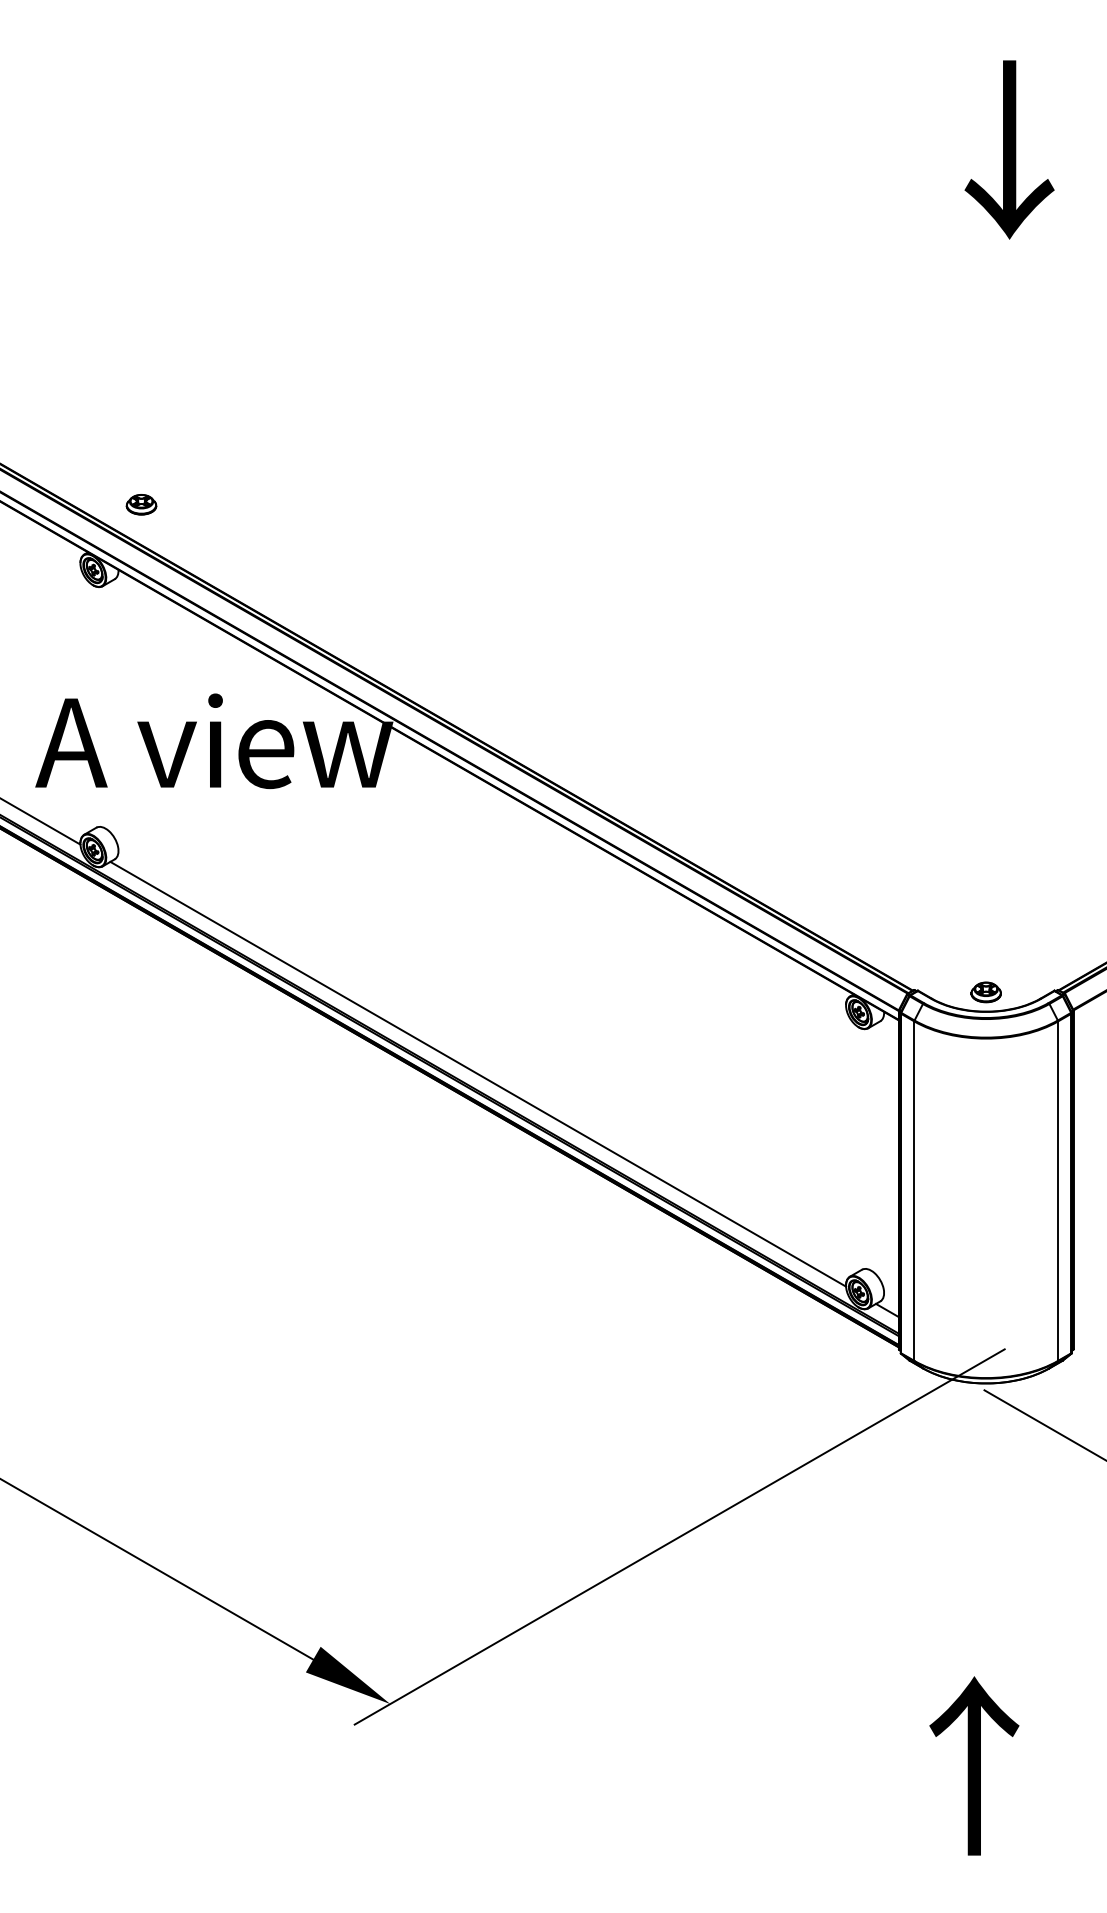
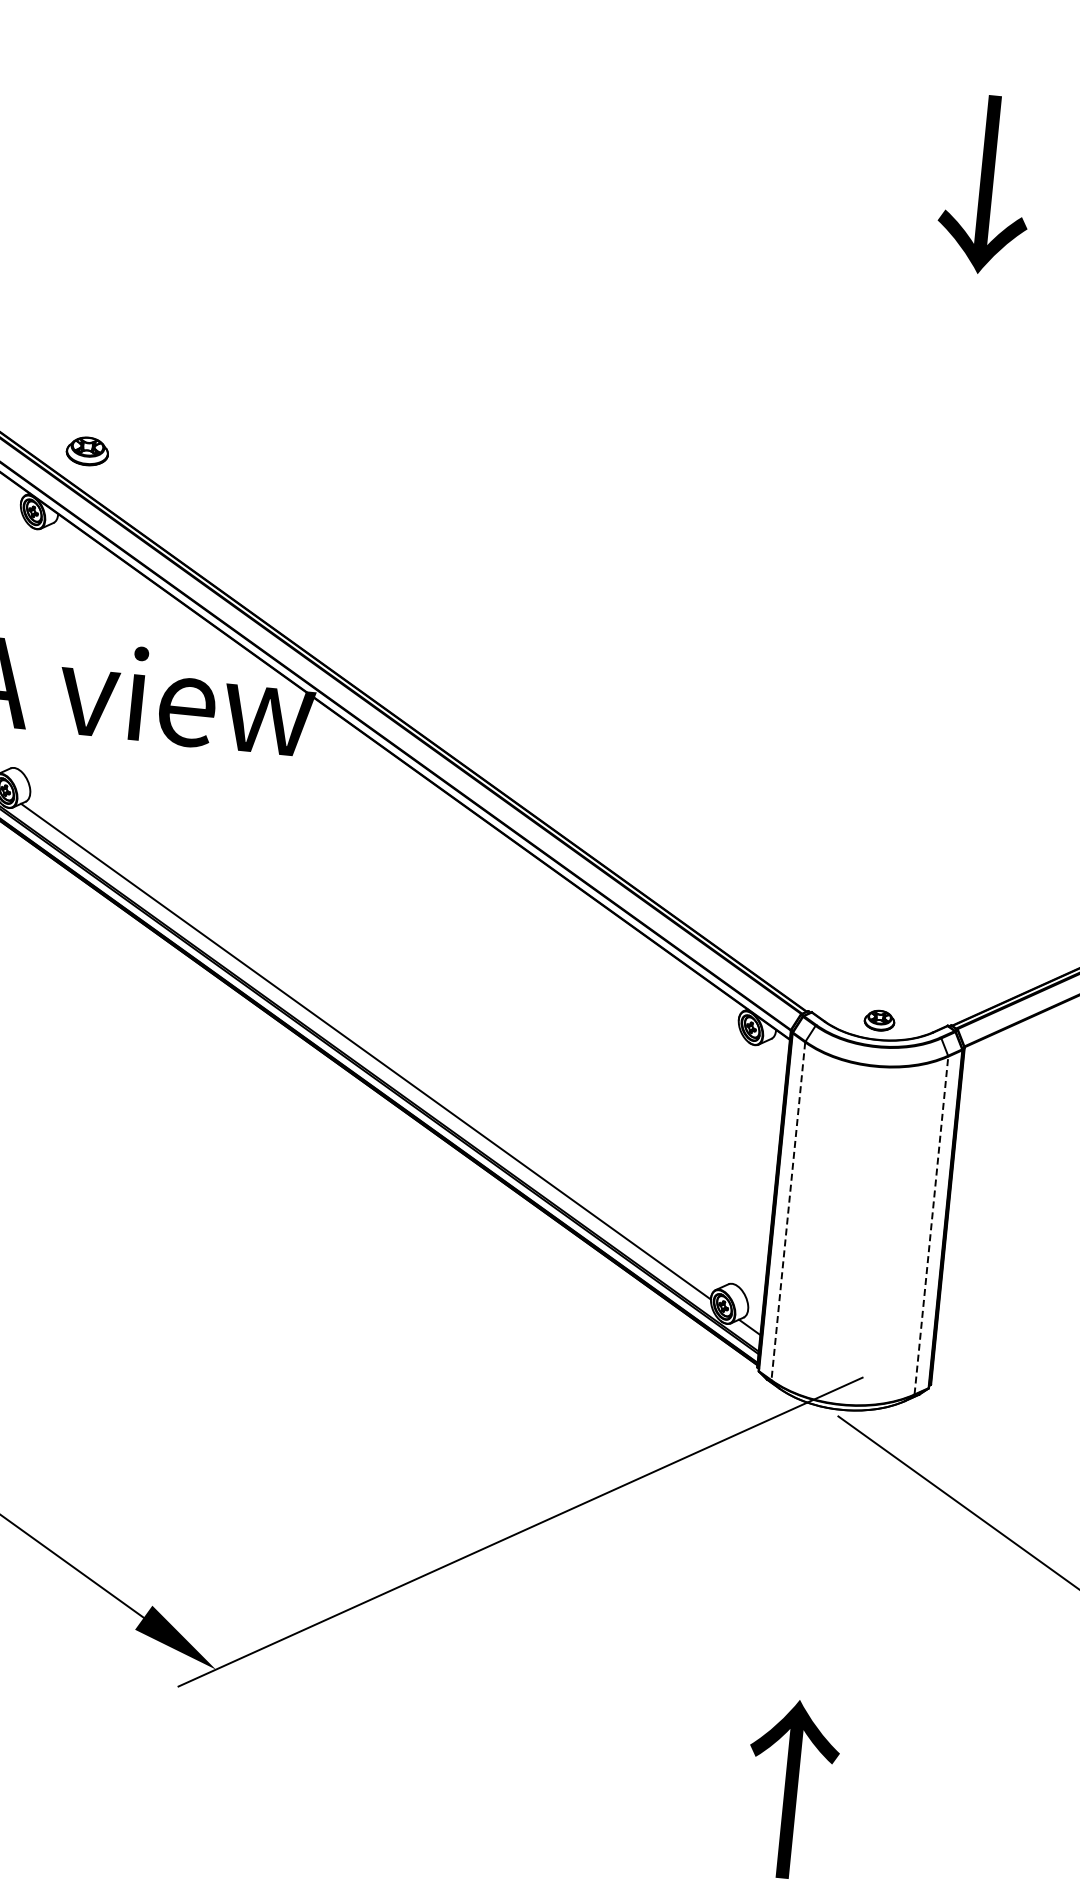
part: (141, 504) -> (87, 451), size x1.4
line: (914, 1191) -> (788, 1211), solid -> dashed
line: (1058, 1191) -> (931, 1225), solid -> dashed

